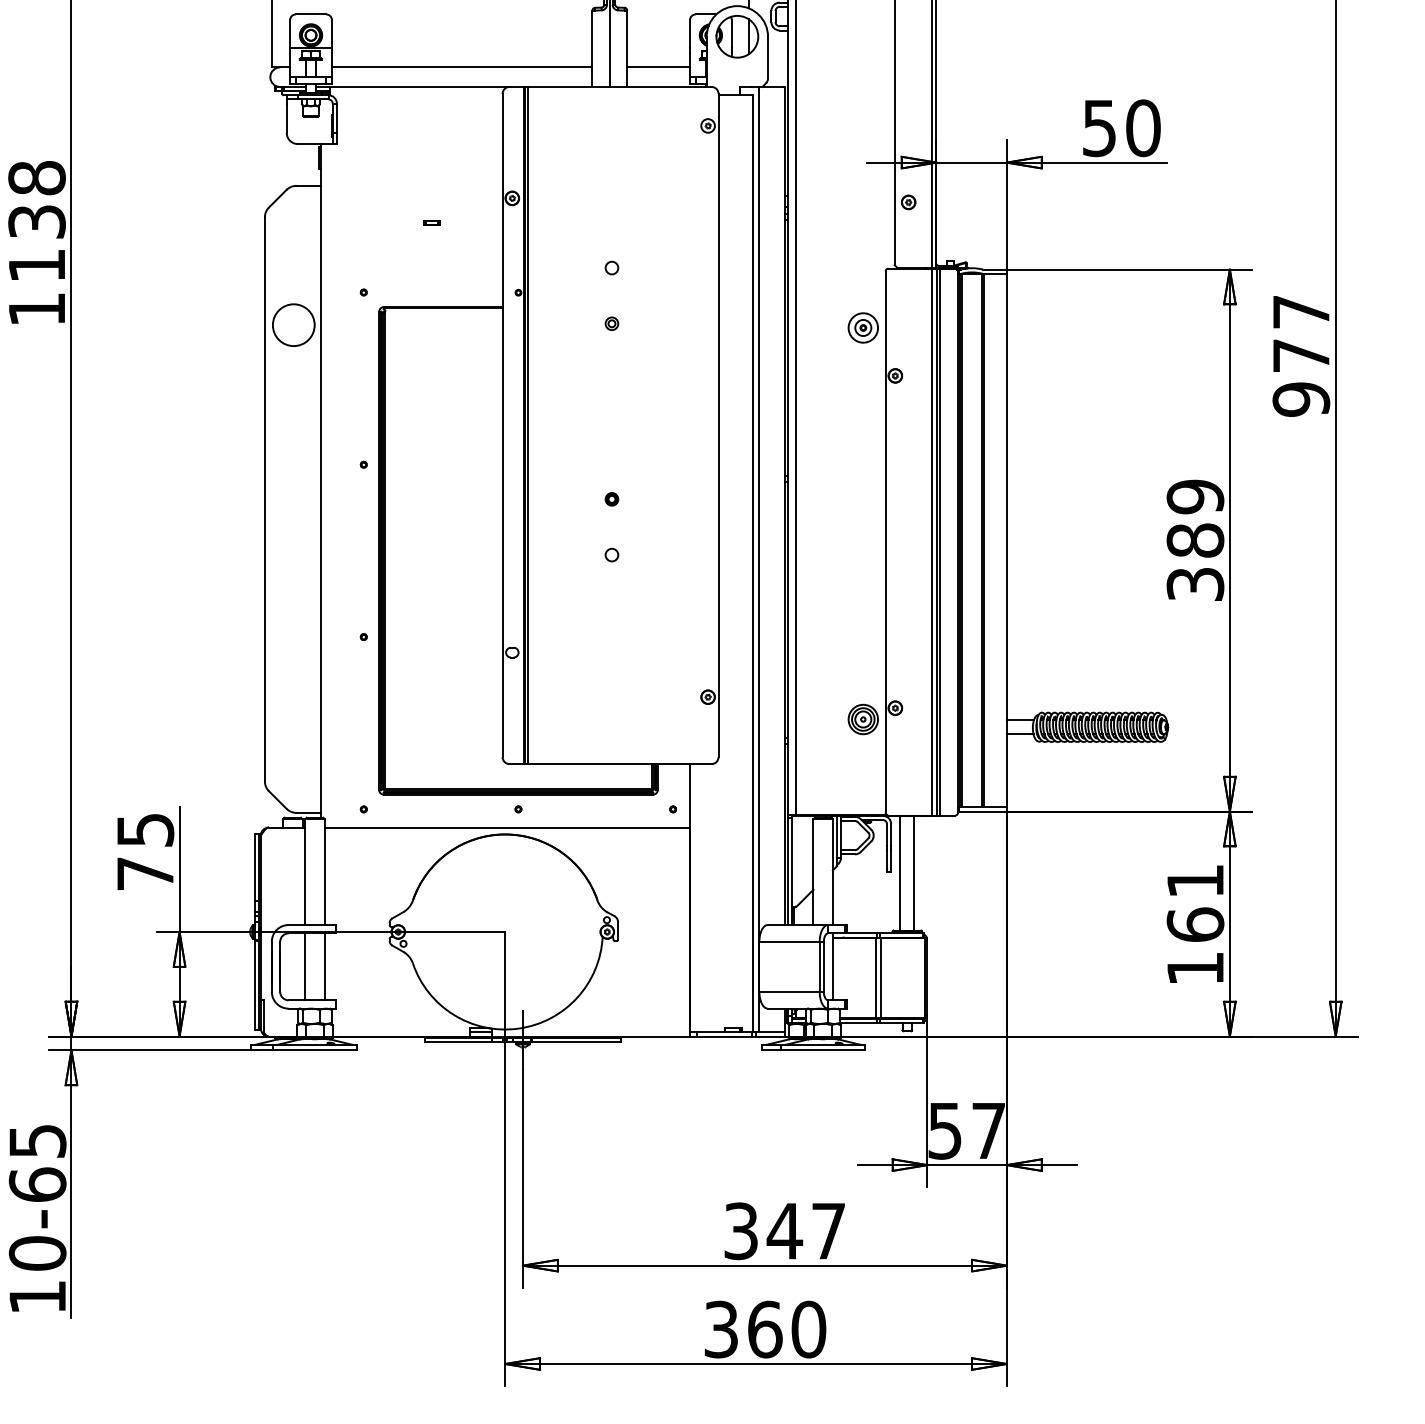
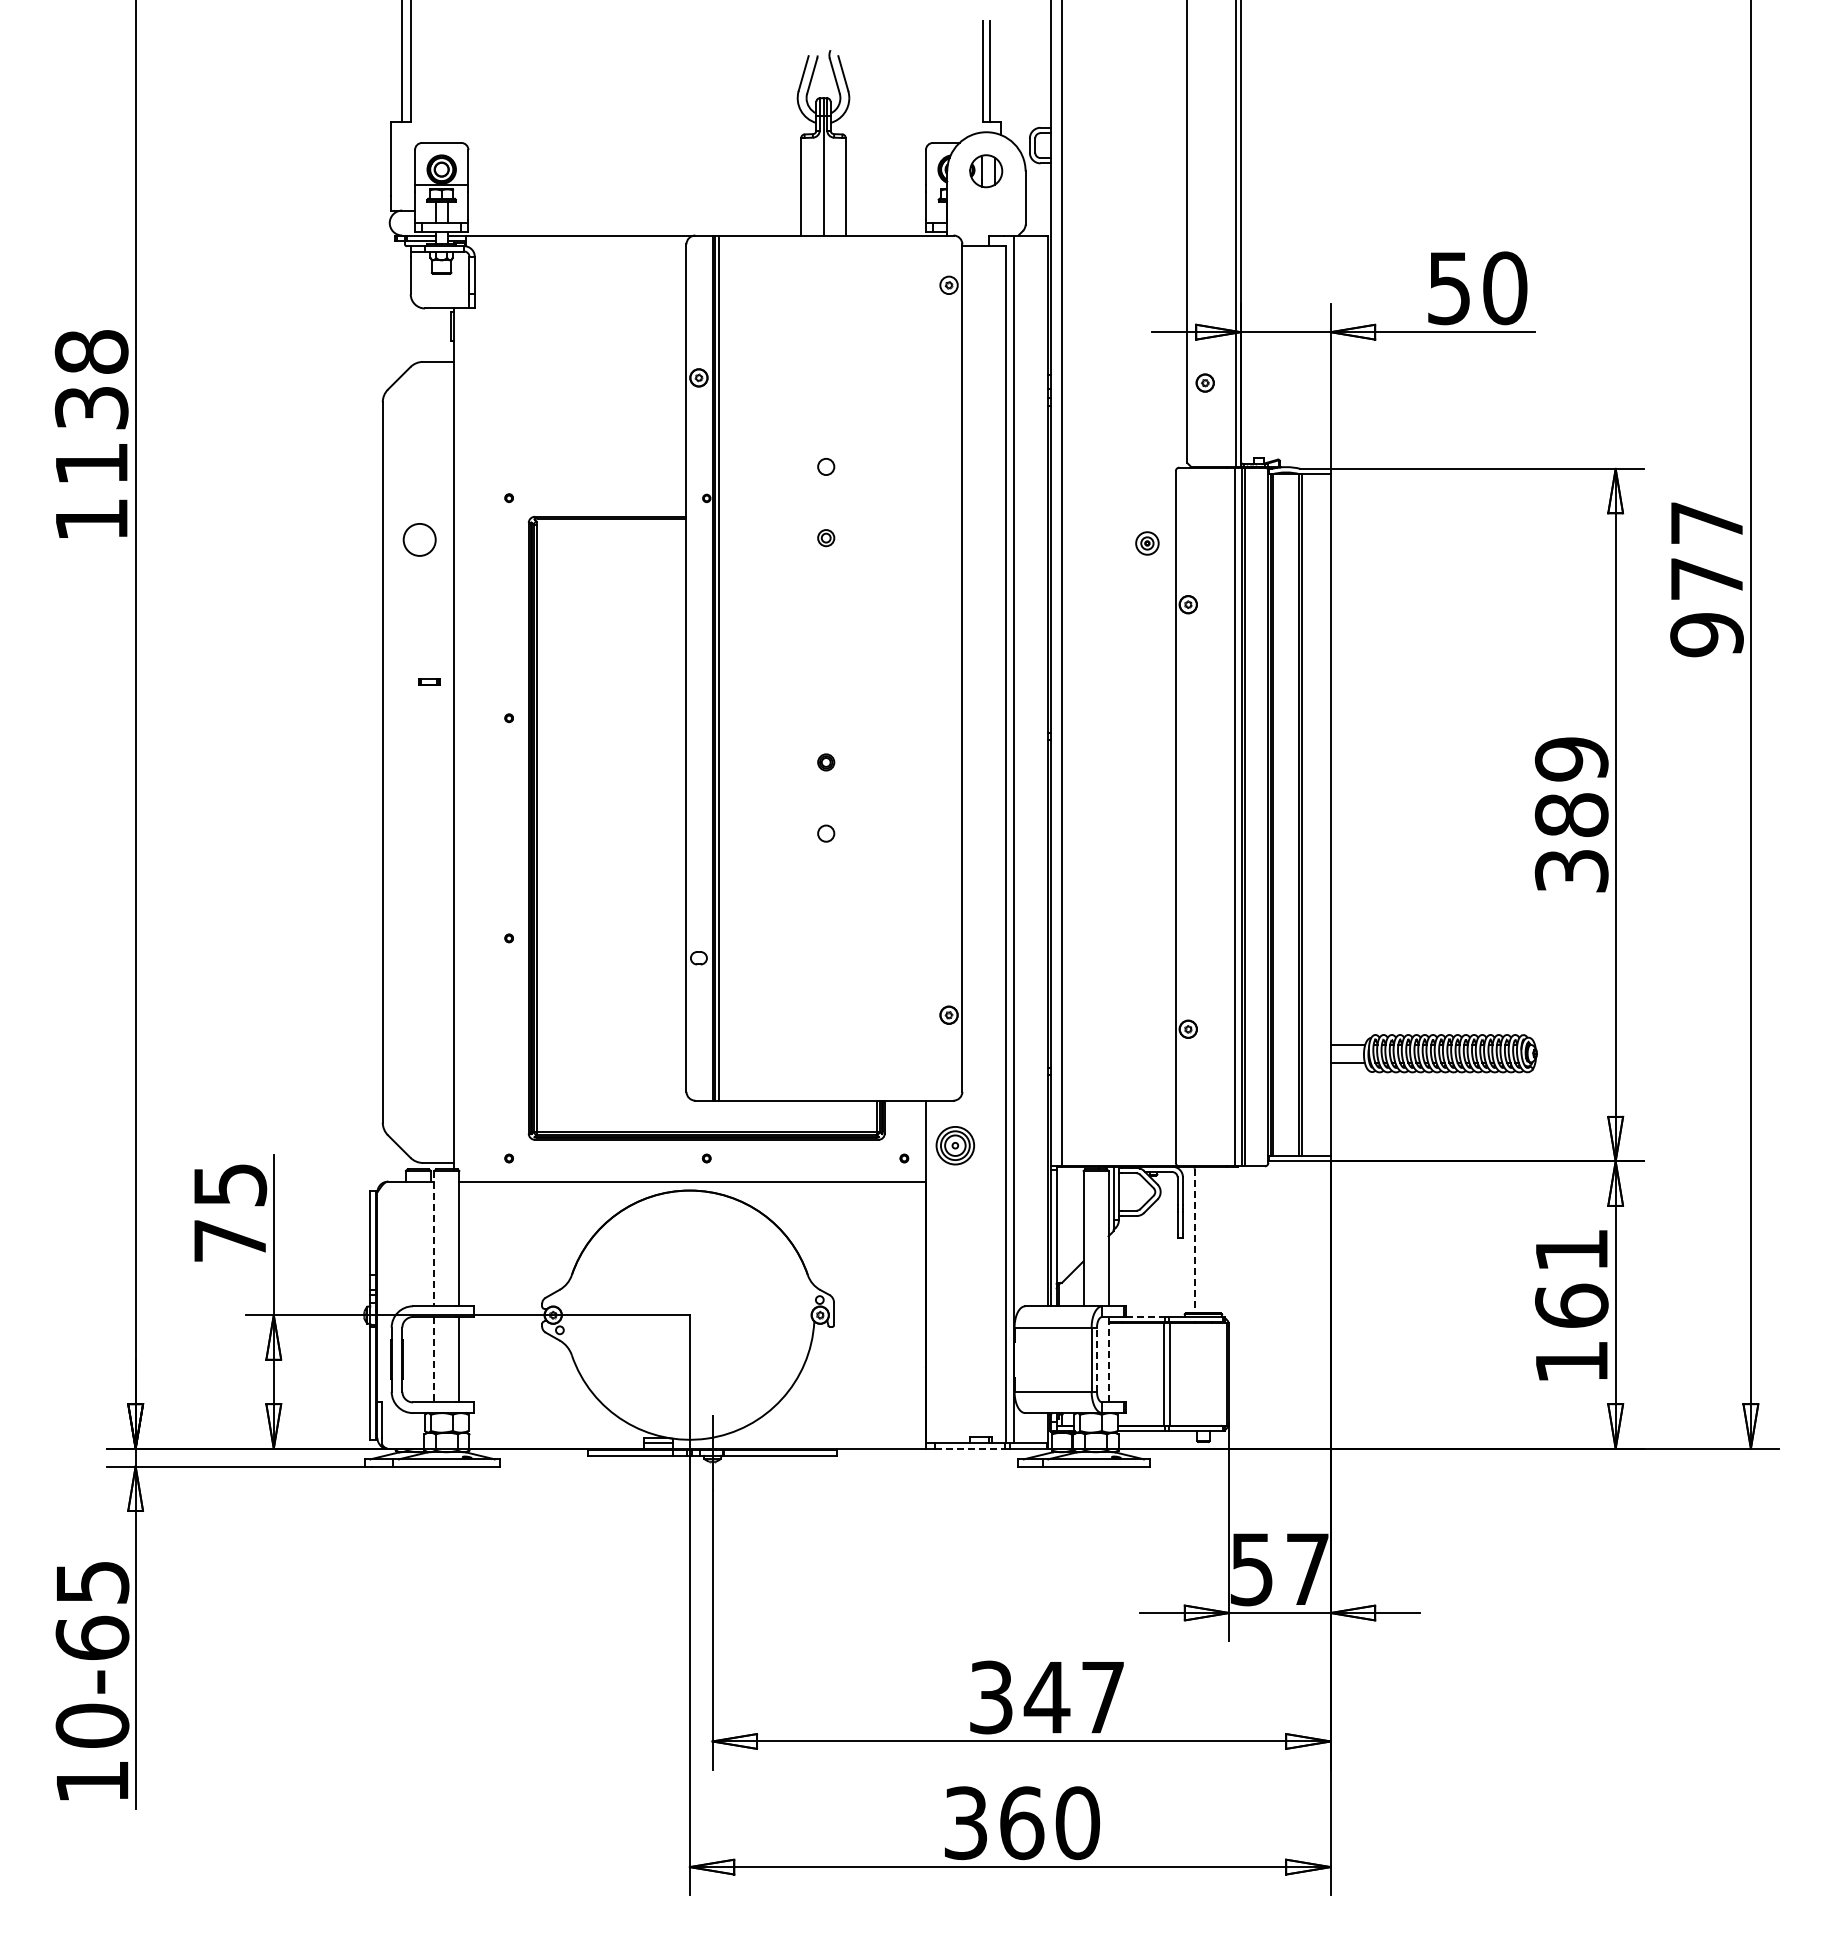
part: (736, 36) -> (985, 170), size x0.6
line: (461, 67) -> (634, 210), removed
line: (658, 67) -> (885, 210), removed
part: (432, 222) -> (429, 681), moved
circle: (293, 324) -> (419, 539), size x0.6
part: (863, 328) -> (1147, 543), size x0.6
part: (863, 719) -> (955, 1145), moved
line: (305, 871) -> (434, 1238), solid -> dashed
line: (914, 872) -> (1212, 1239), removed
line: (900, 874) -> (1194, 1241), solid -> dashed
line: (861, 933) -> (1145, 1316), solid -> dashed
line: (305, 966) -> (434, 1359), solid -> dashed
line: (823, 966) -> (1096, 1359), solid -> dashed
line: (832, 966) -> (1108, 1359), solid -> dashed
line: (724, 1036) -> (970, 1448), solid -> dashed

